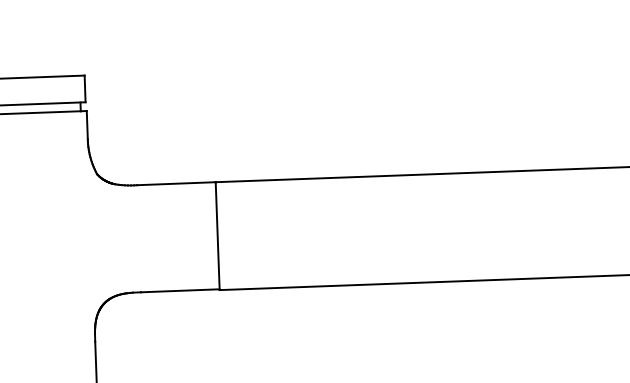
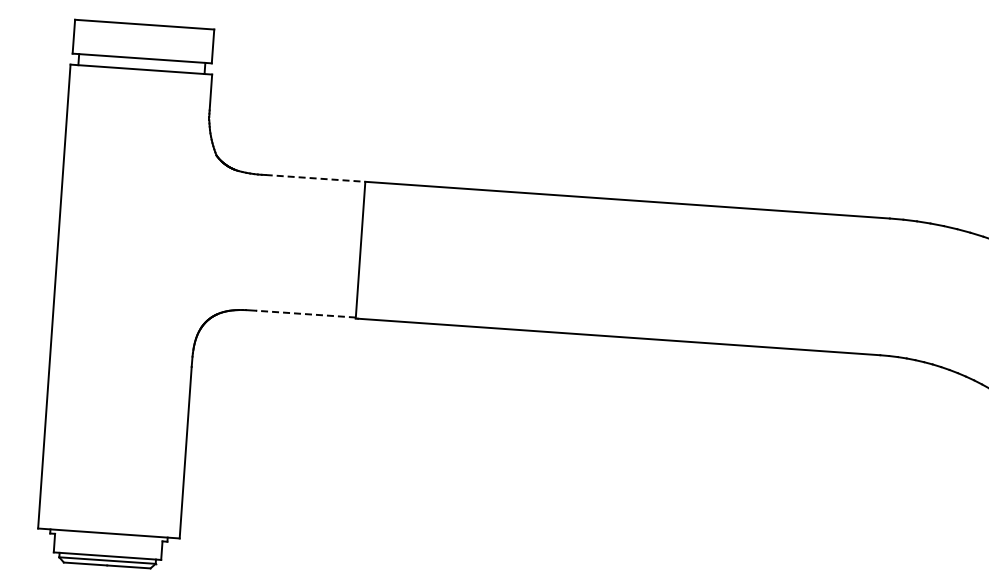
line: (176, 183) -> (315, 178), solid -> dashed
line: (180, 291) -> (306, 314), solid -> dashed

